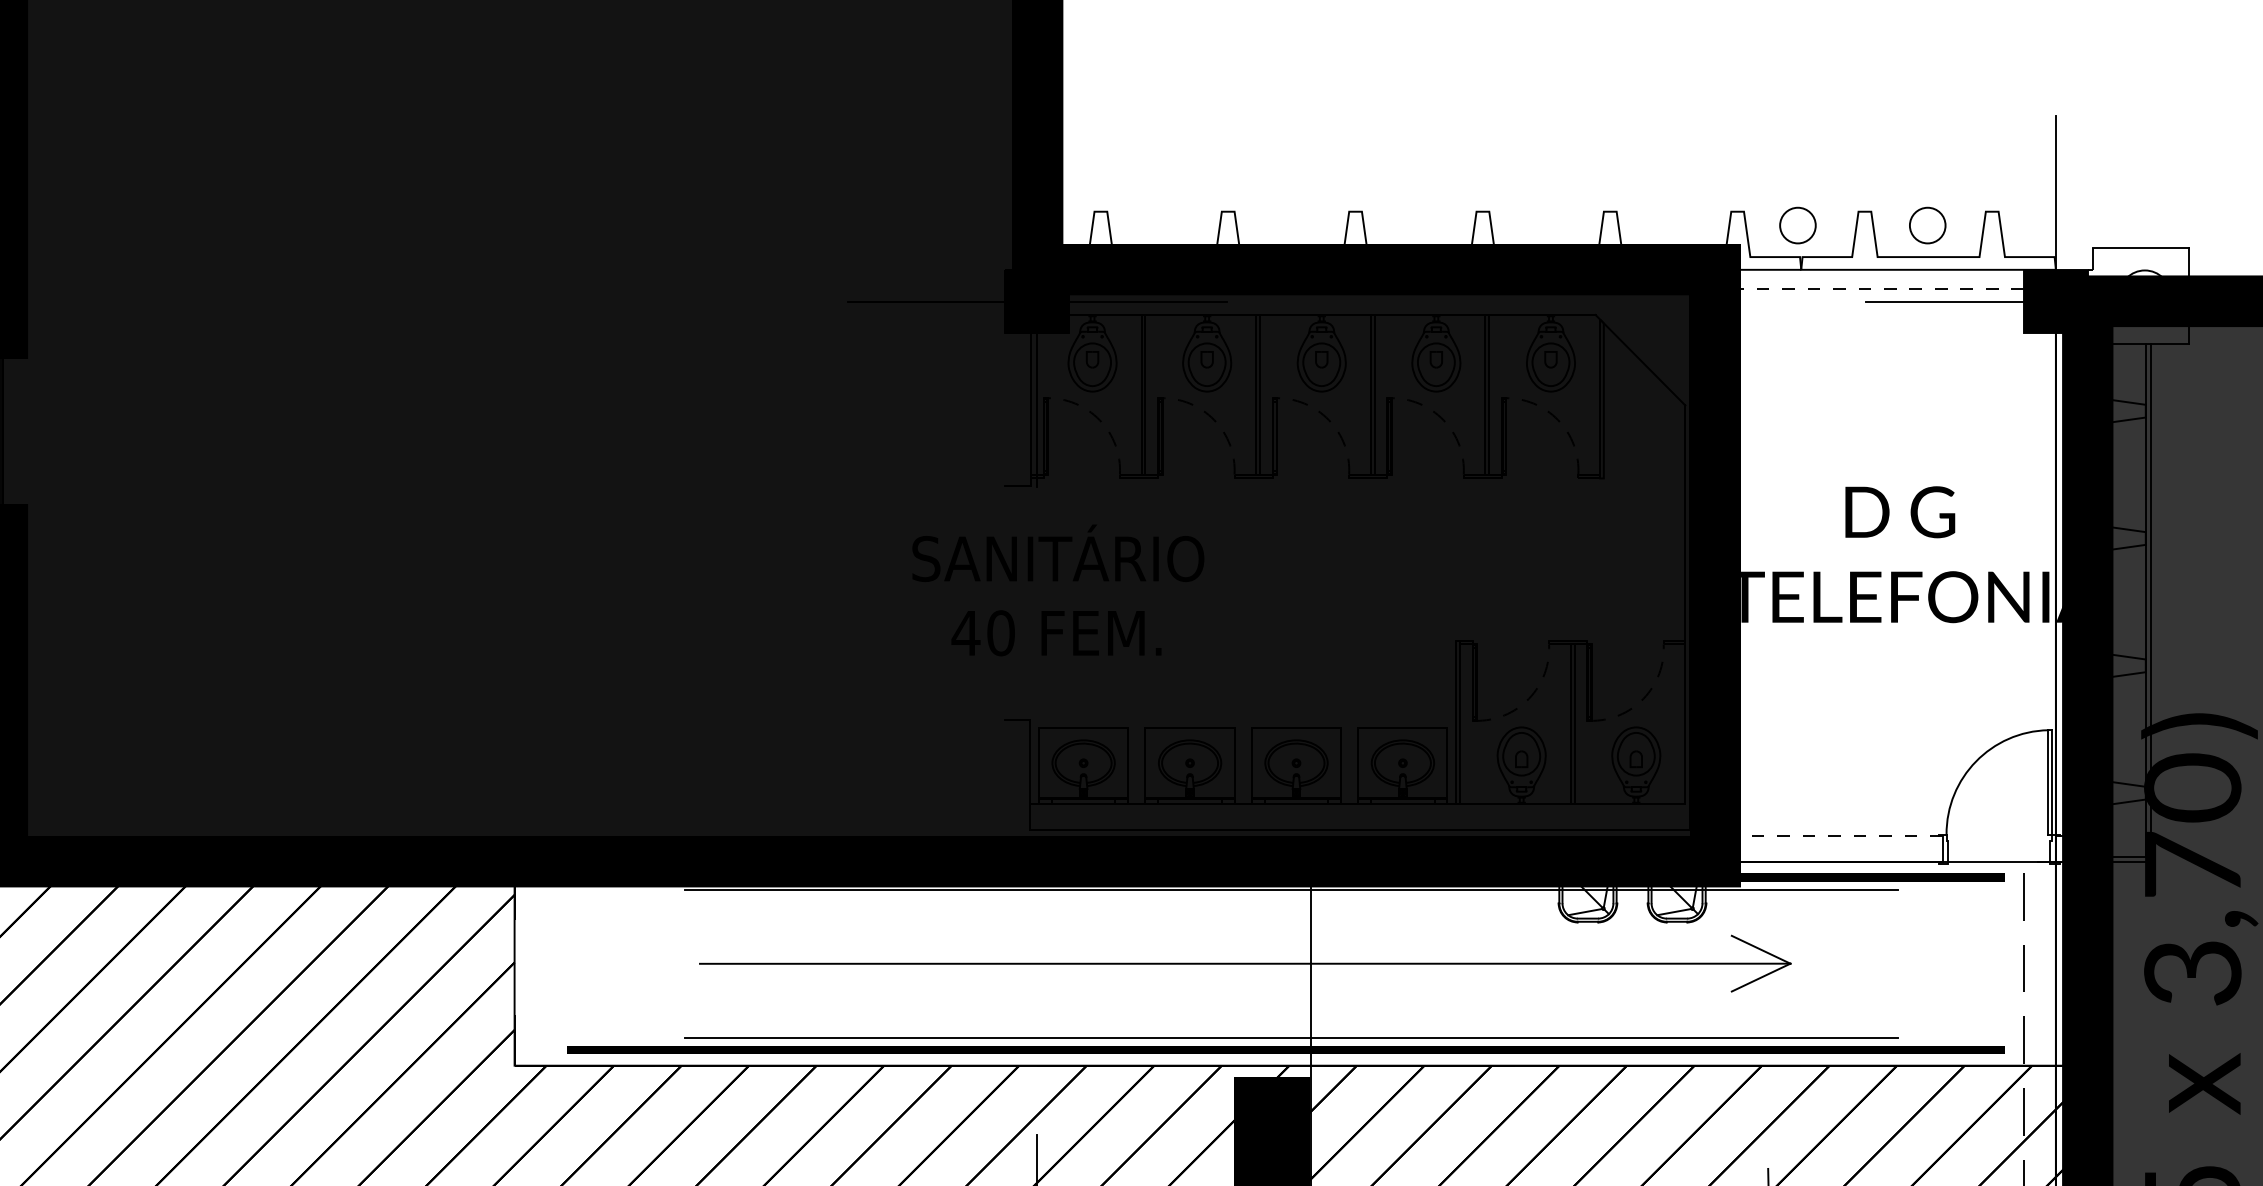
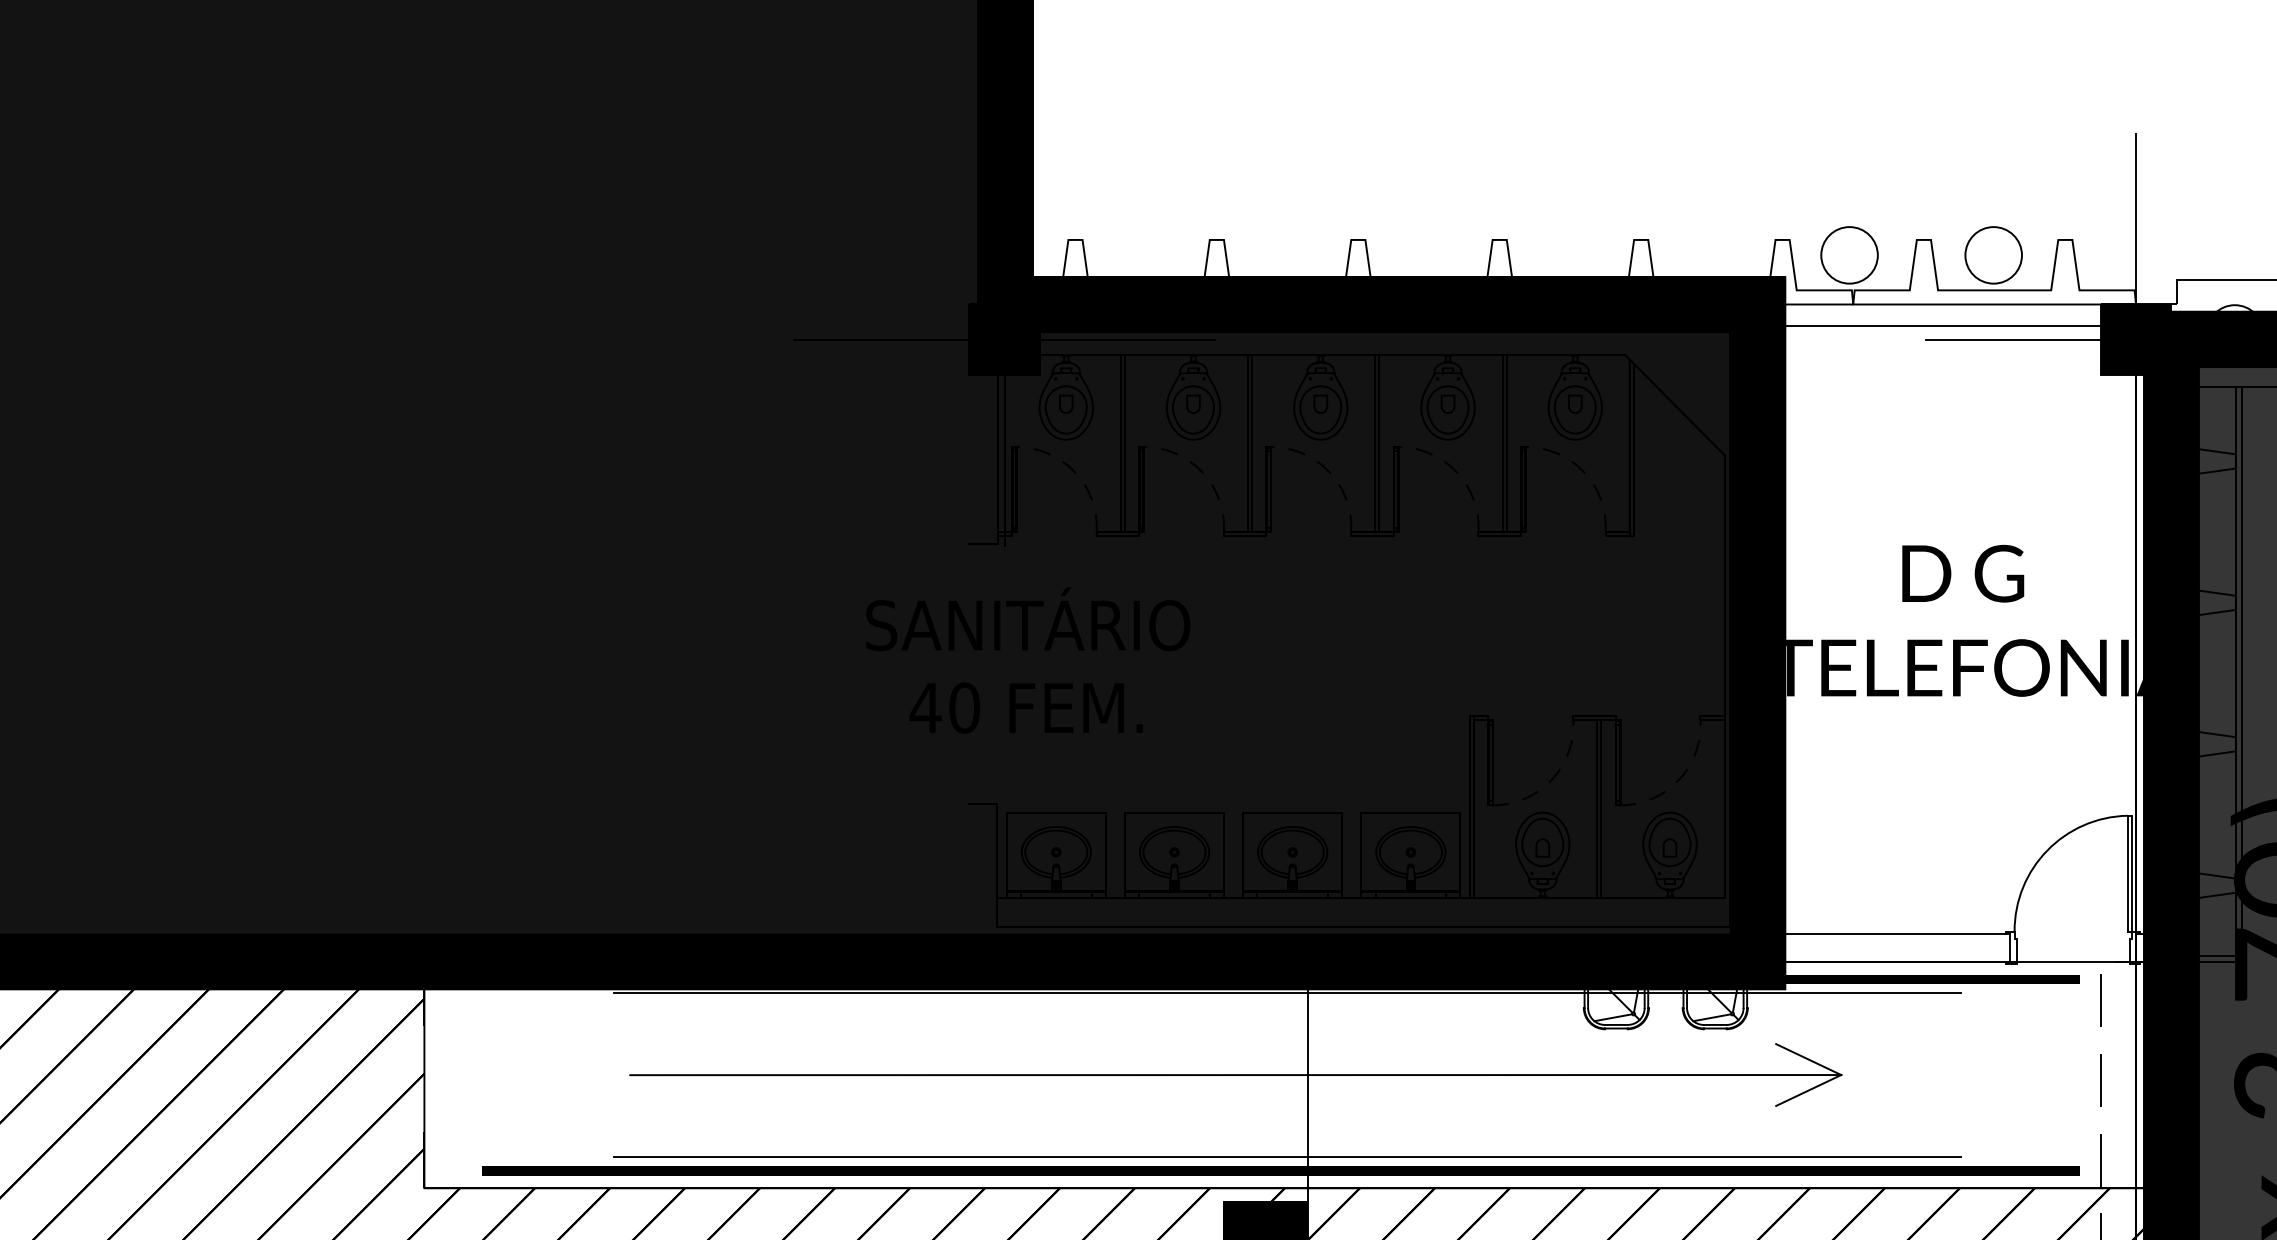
circle: (1797, 225) -> (1849, 255), size x1.43
circle: (1927, 225) -> (1993, 255), size x1.43
line: (1869, 288) -> (1929, 325), dashed -> solid
line: (1829, 836) -> (1884, 933), dashed -> solid

